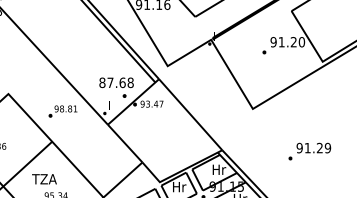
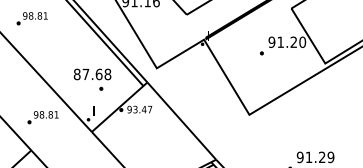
part: (52, 20) -> (31, 18), added
part: (116, 87) -> (92, 79), moved

